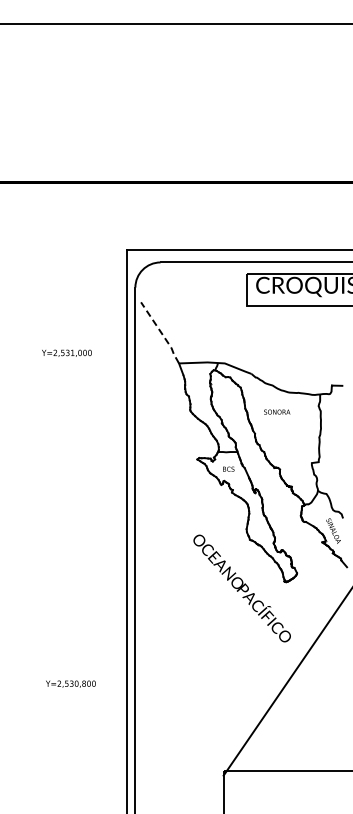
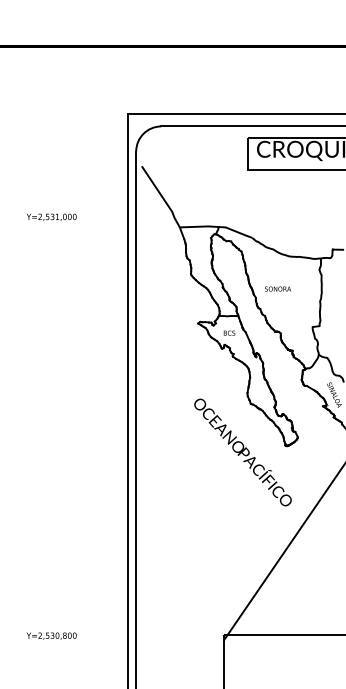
line: (161, 333) -> (162, 197), dashed -> solid
text: (66, 352) -> (51, 216), moved
text: (277, 411) -> (278, 288), moved
text: (70, 683) -> (51, 635), moved

